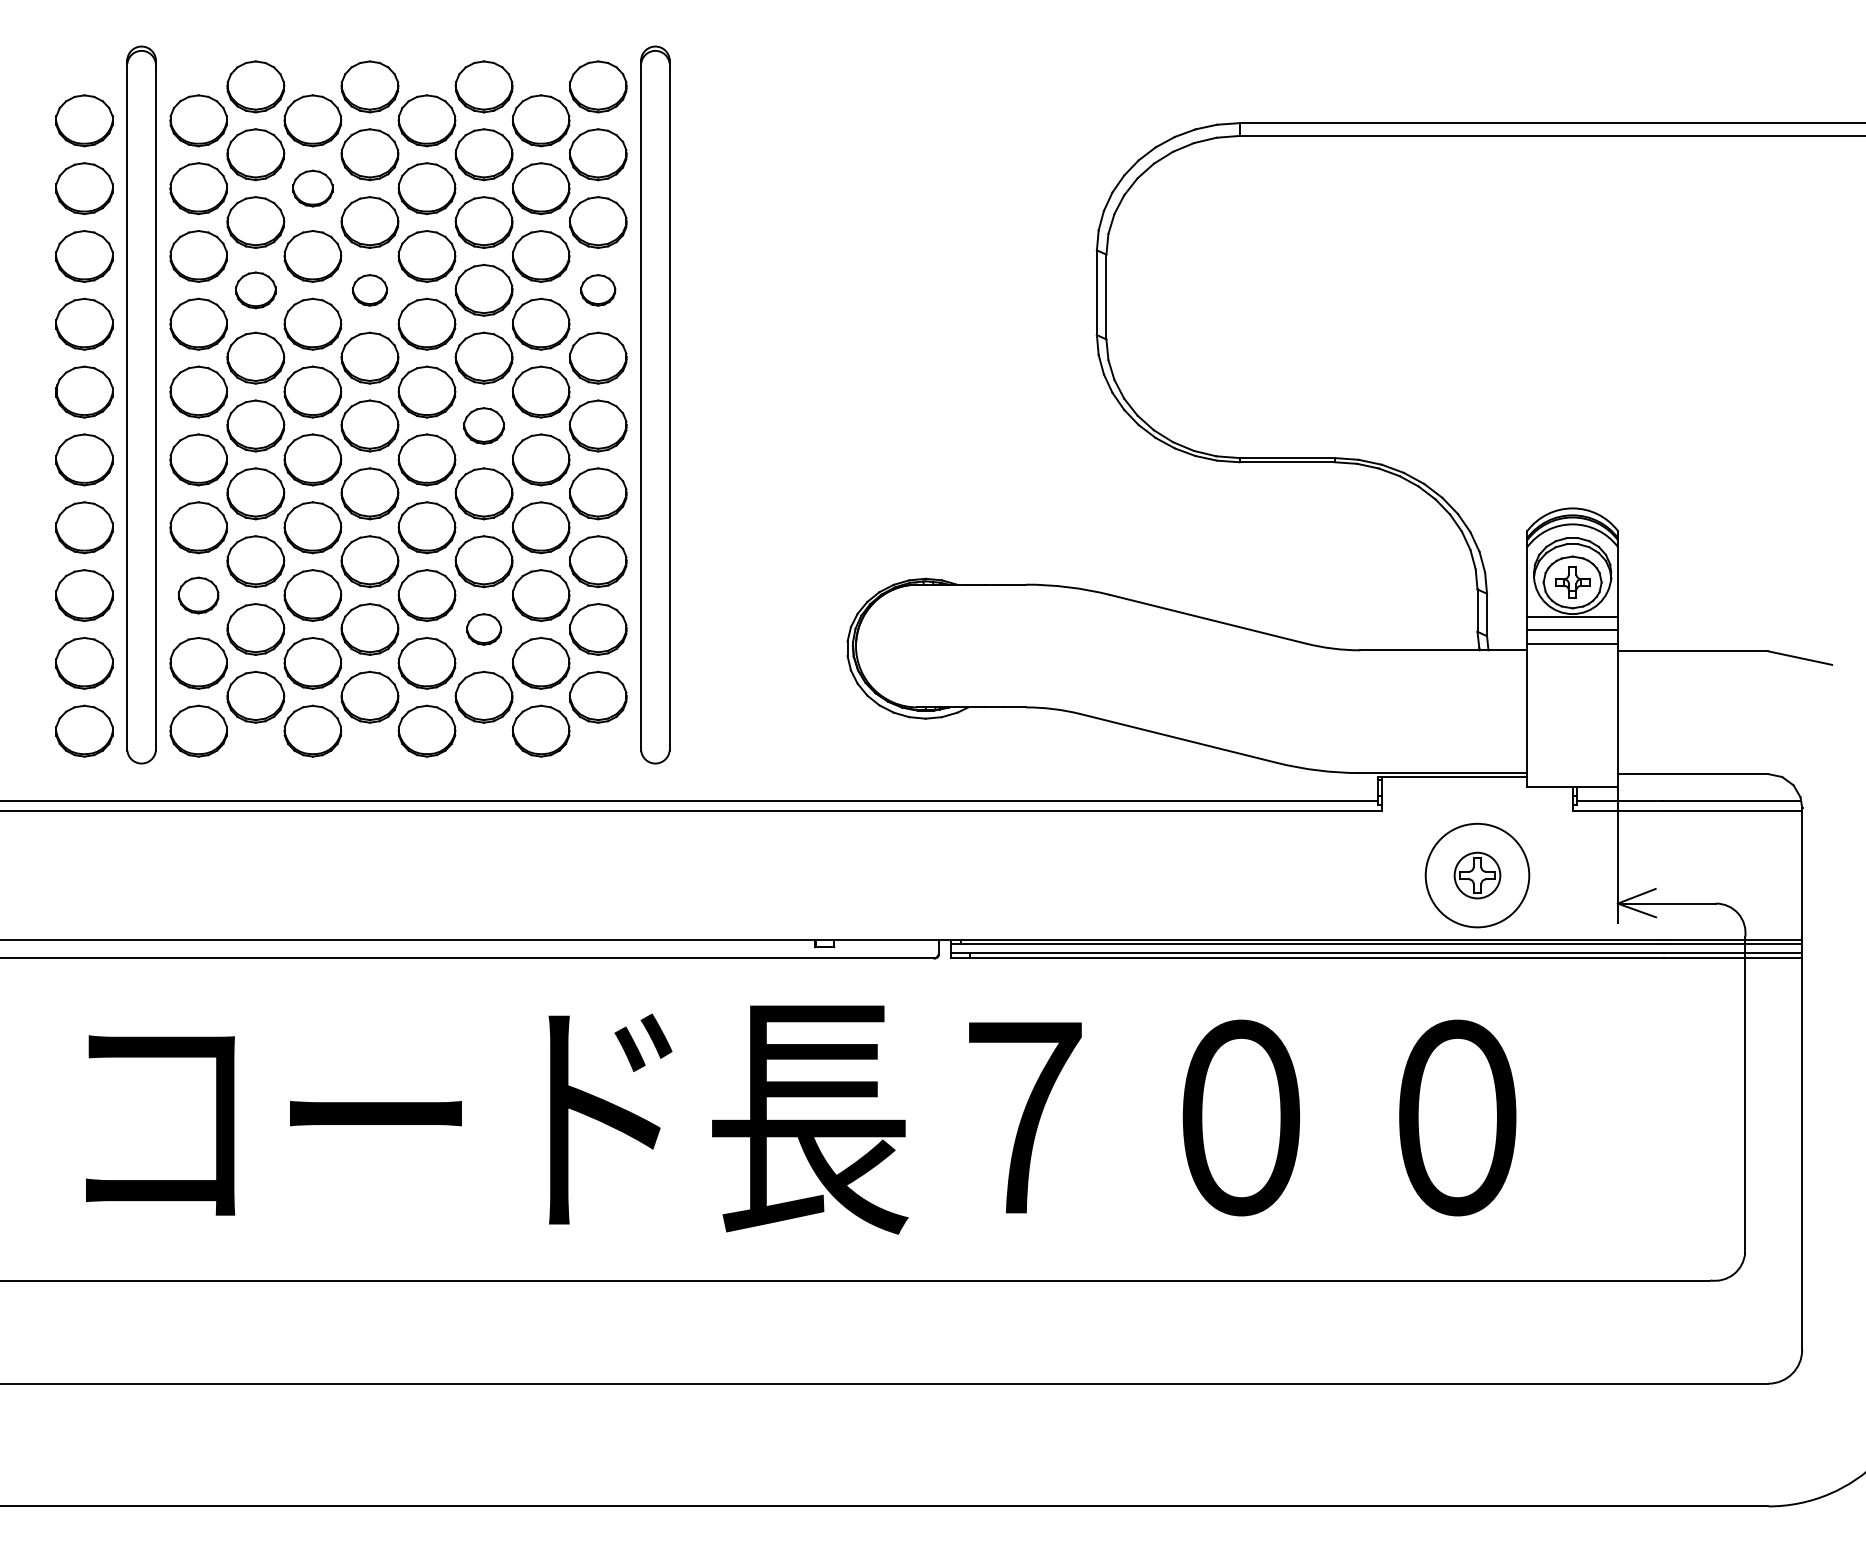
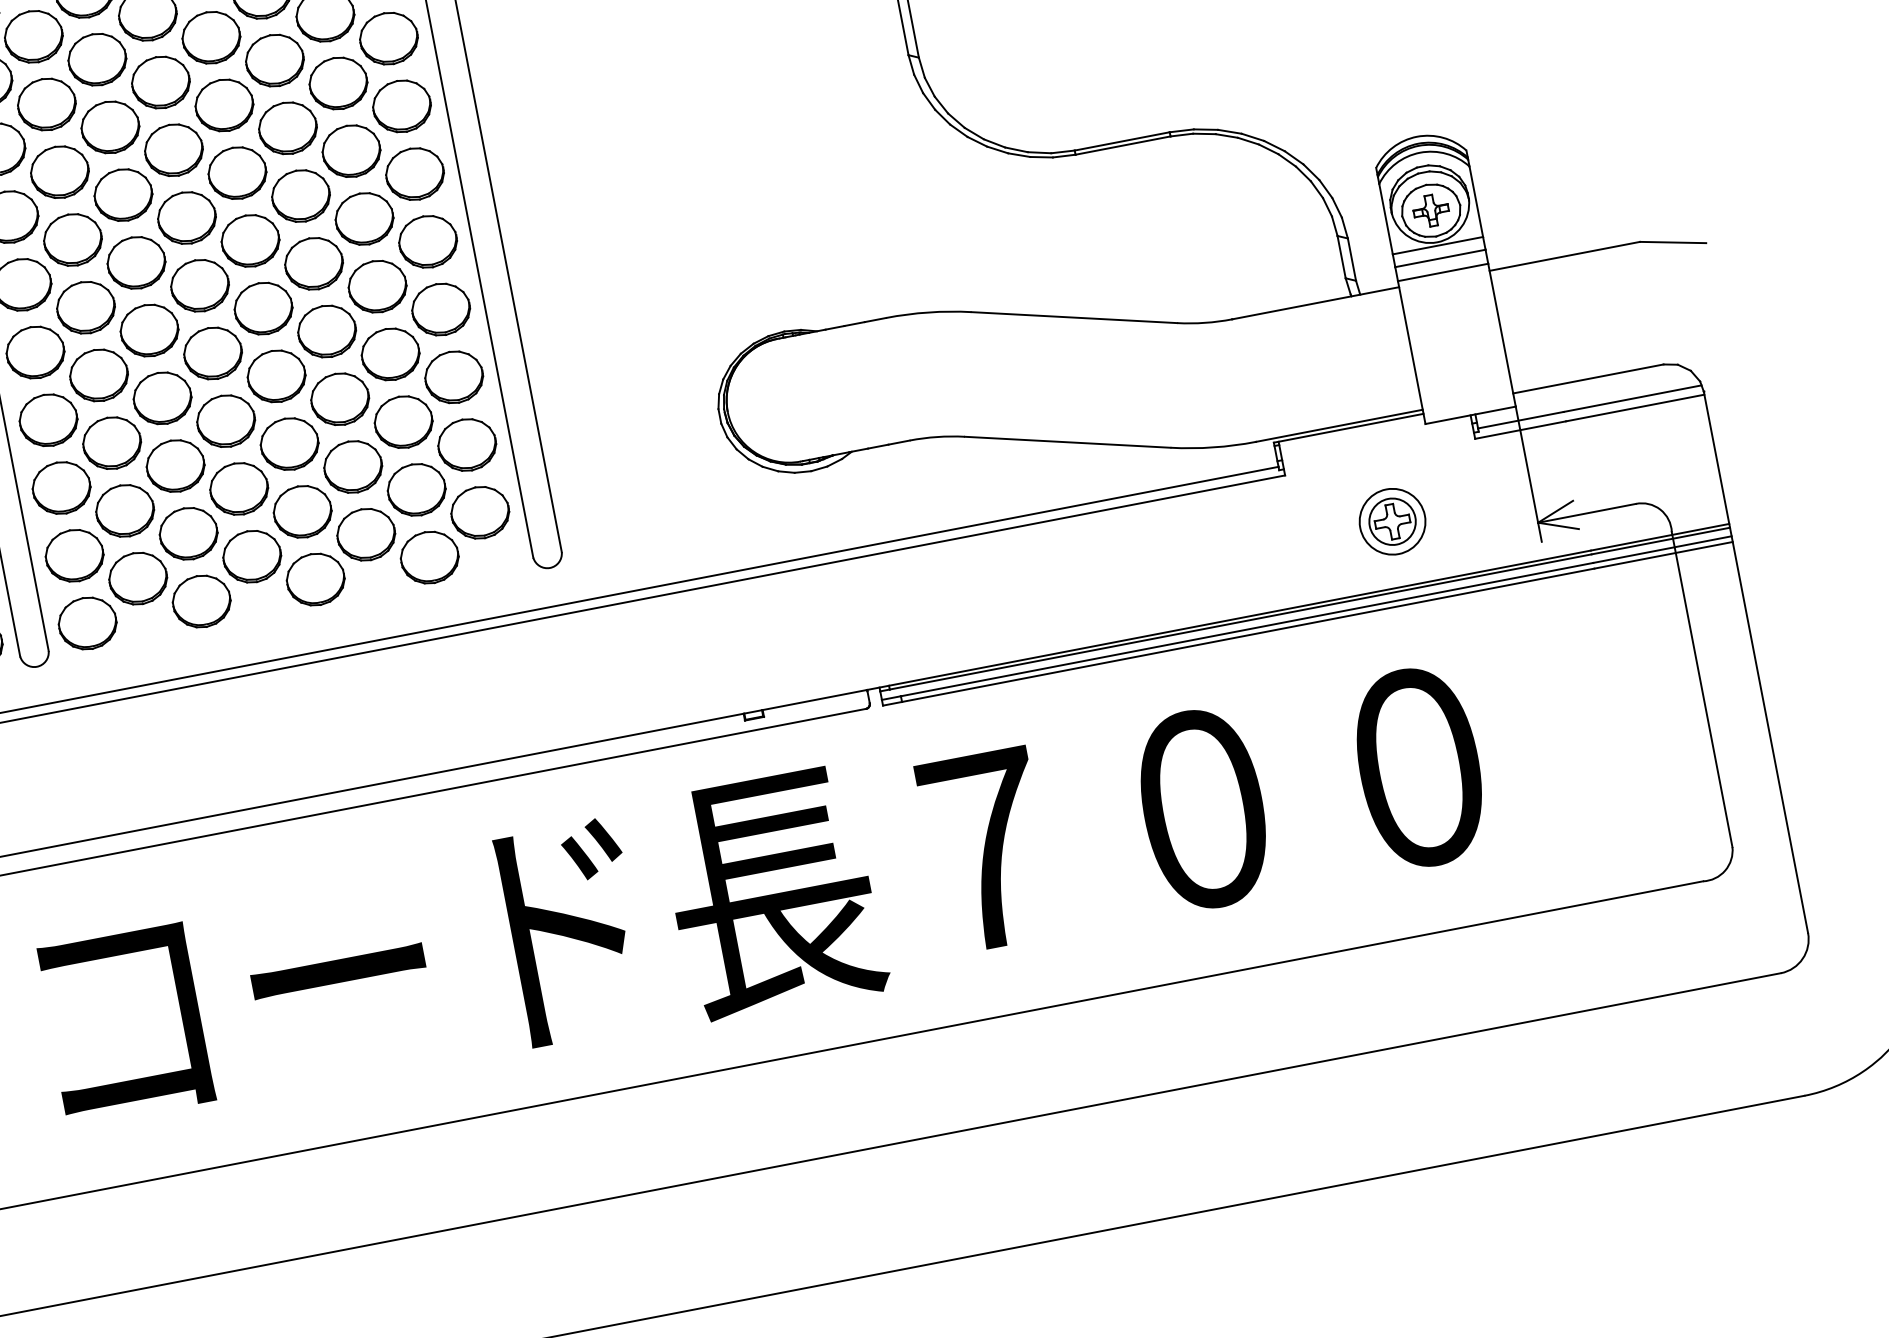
part: (312, 188) -> (97, 59), size x1.43
part: (255, 290) -> (59, 172), size x1.43
part: (369, 290) -> (173, 150), size x1.67
part: (597, 290) -> (401, 106), size x1.67
part: (483, 425) -> (313, 263), size x1.43
part: (198, 595) -> (61, 488), size x1.43
part: (483, 629) -> (352, 467), size x1.67
circle: (1477, 875) -> (1392, 521), size x0.62

